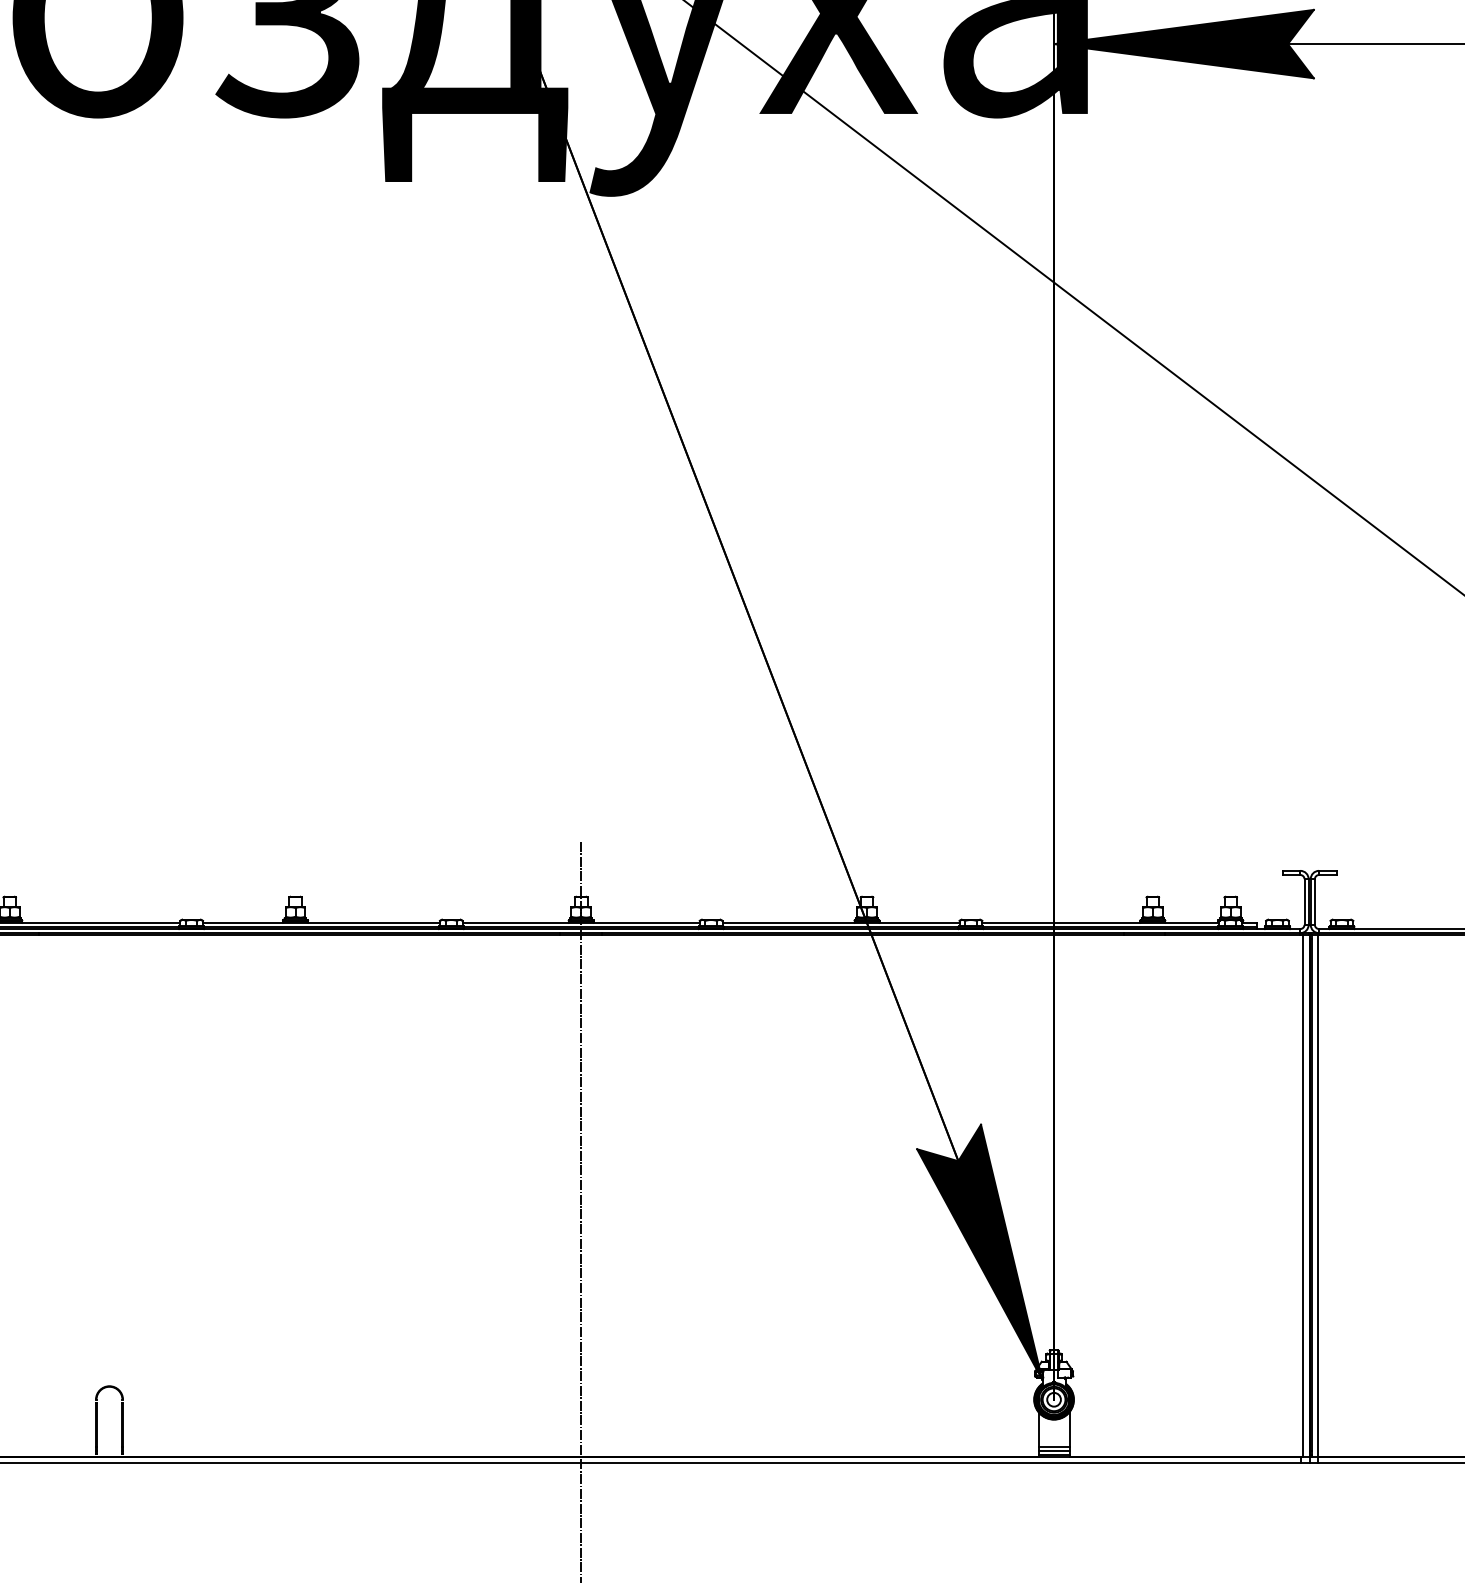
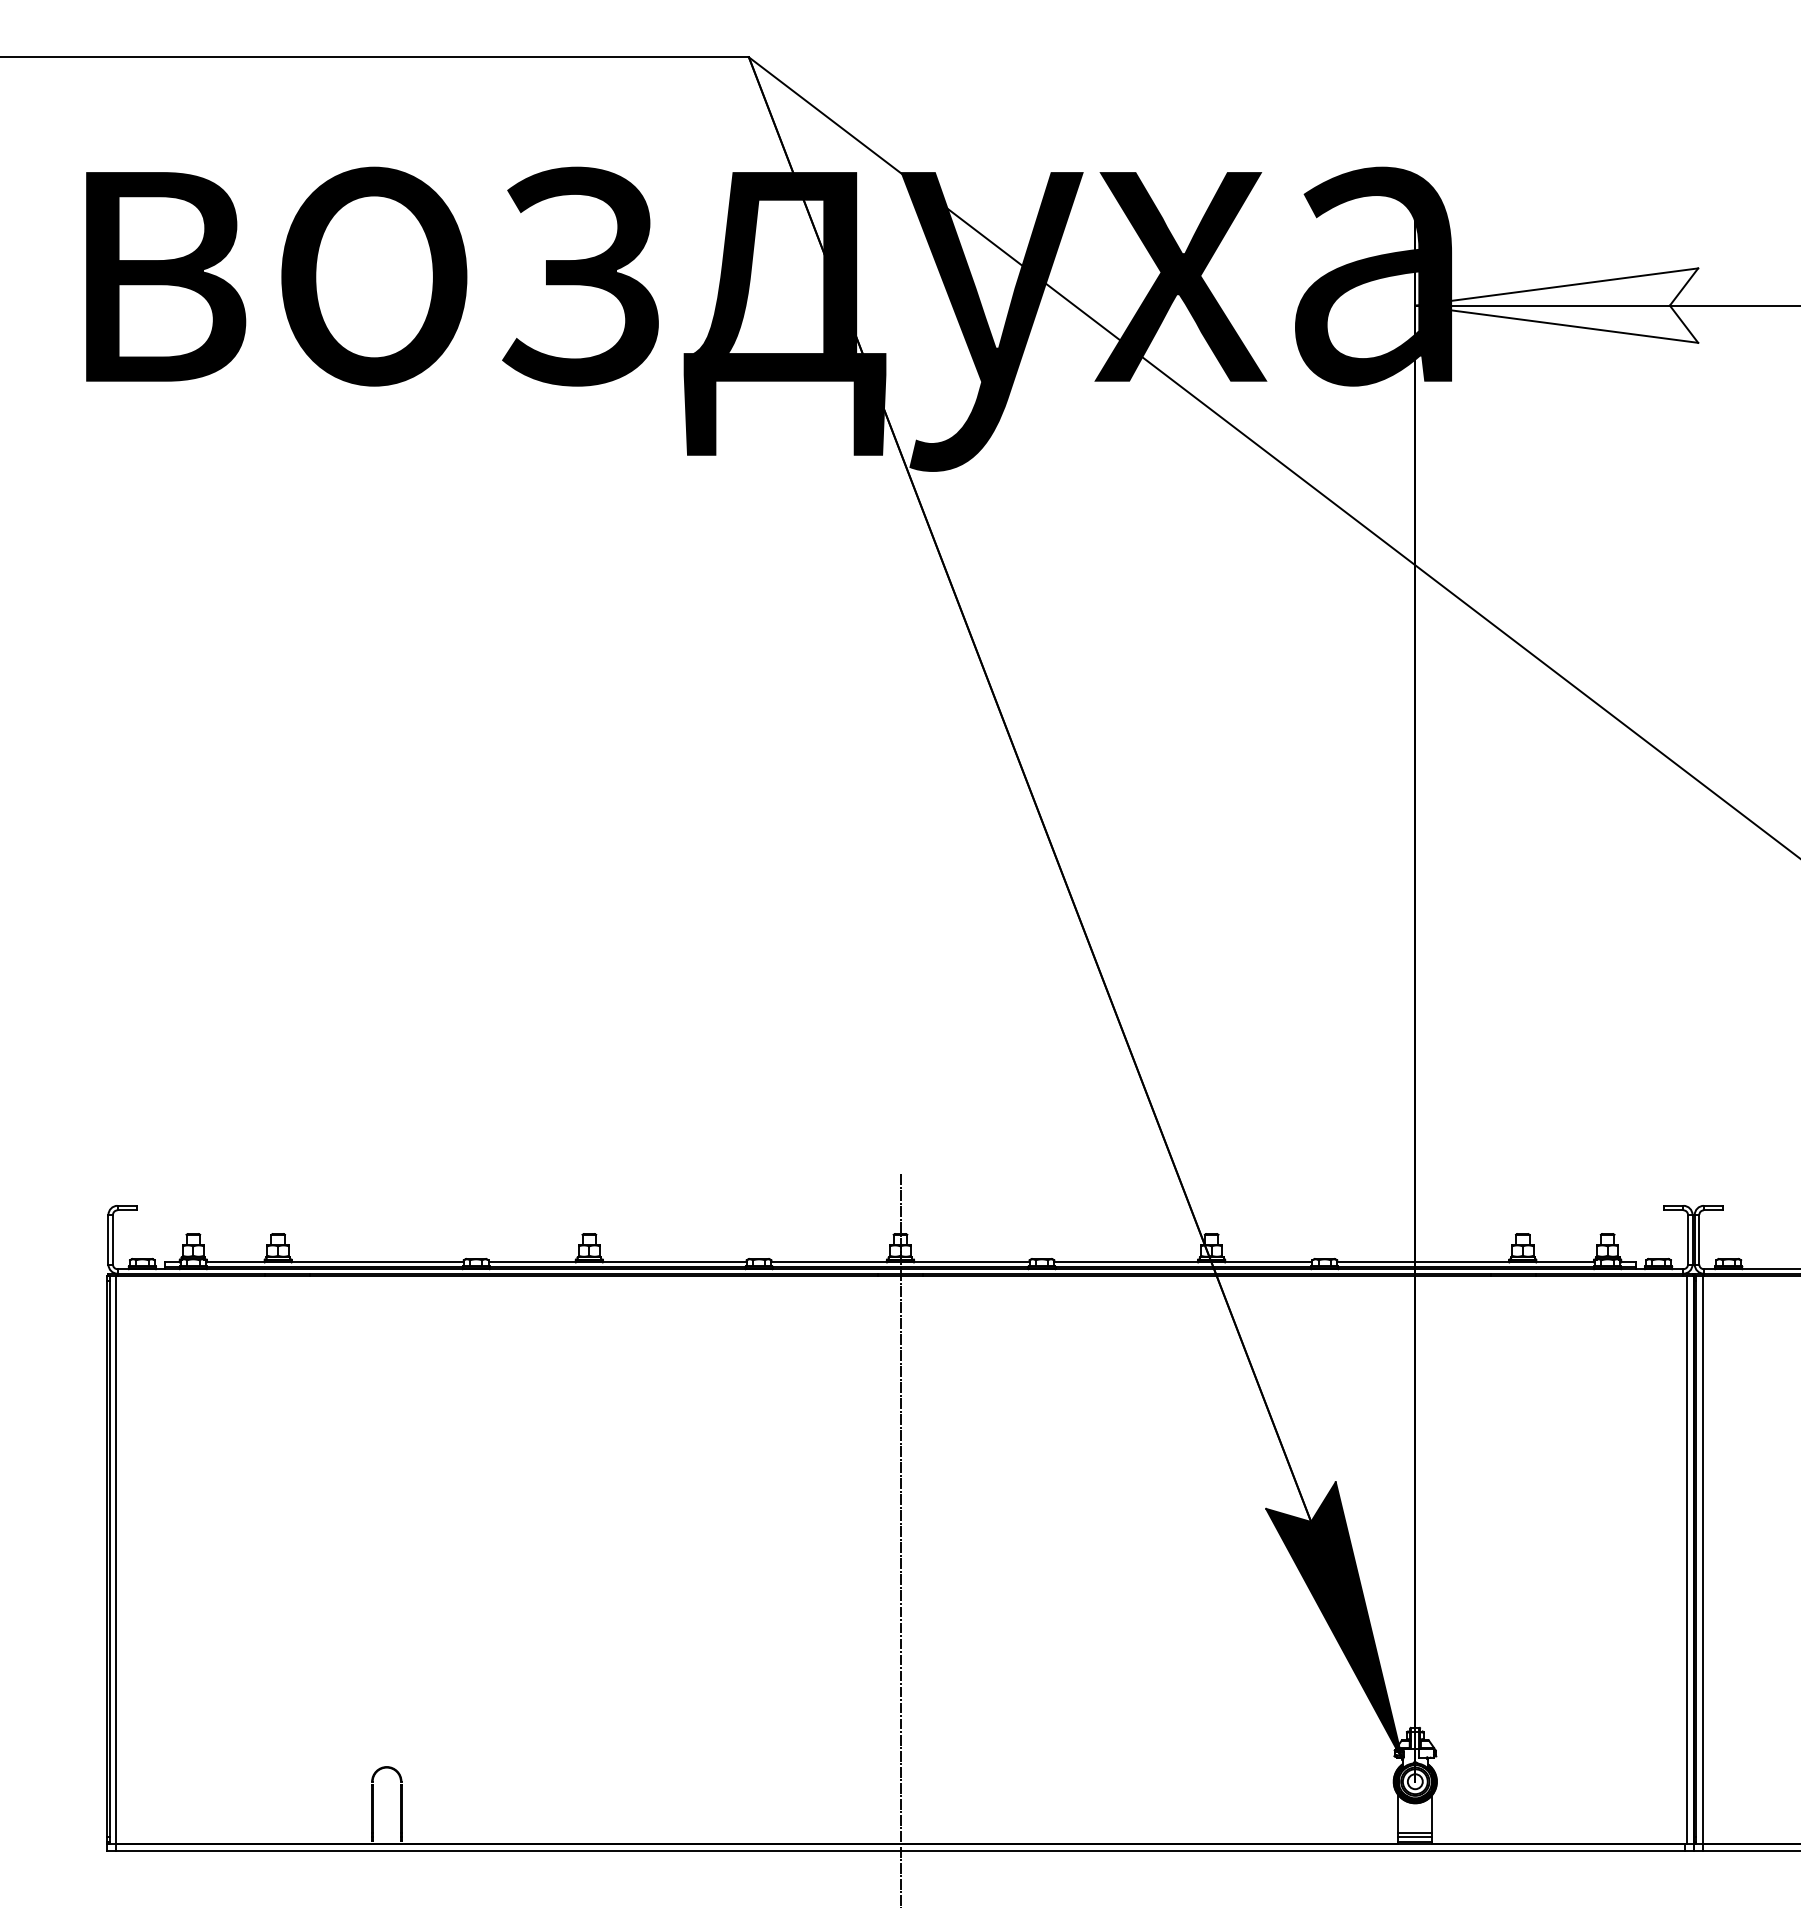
fill: (1183, 43) -> (1556, 305), removed

